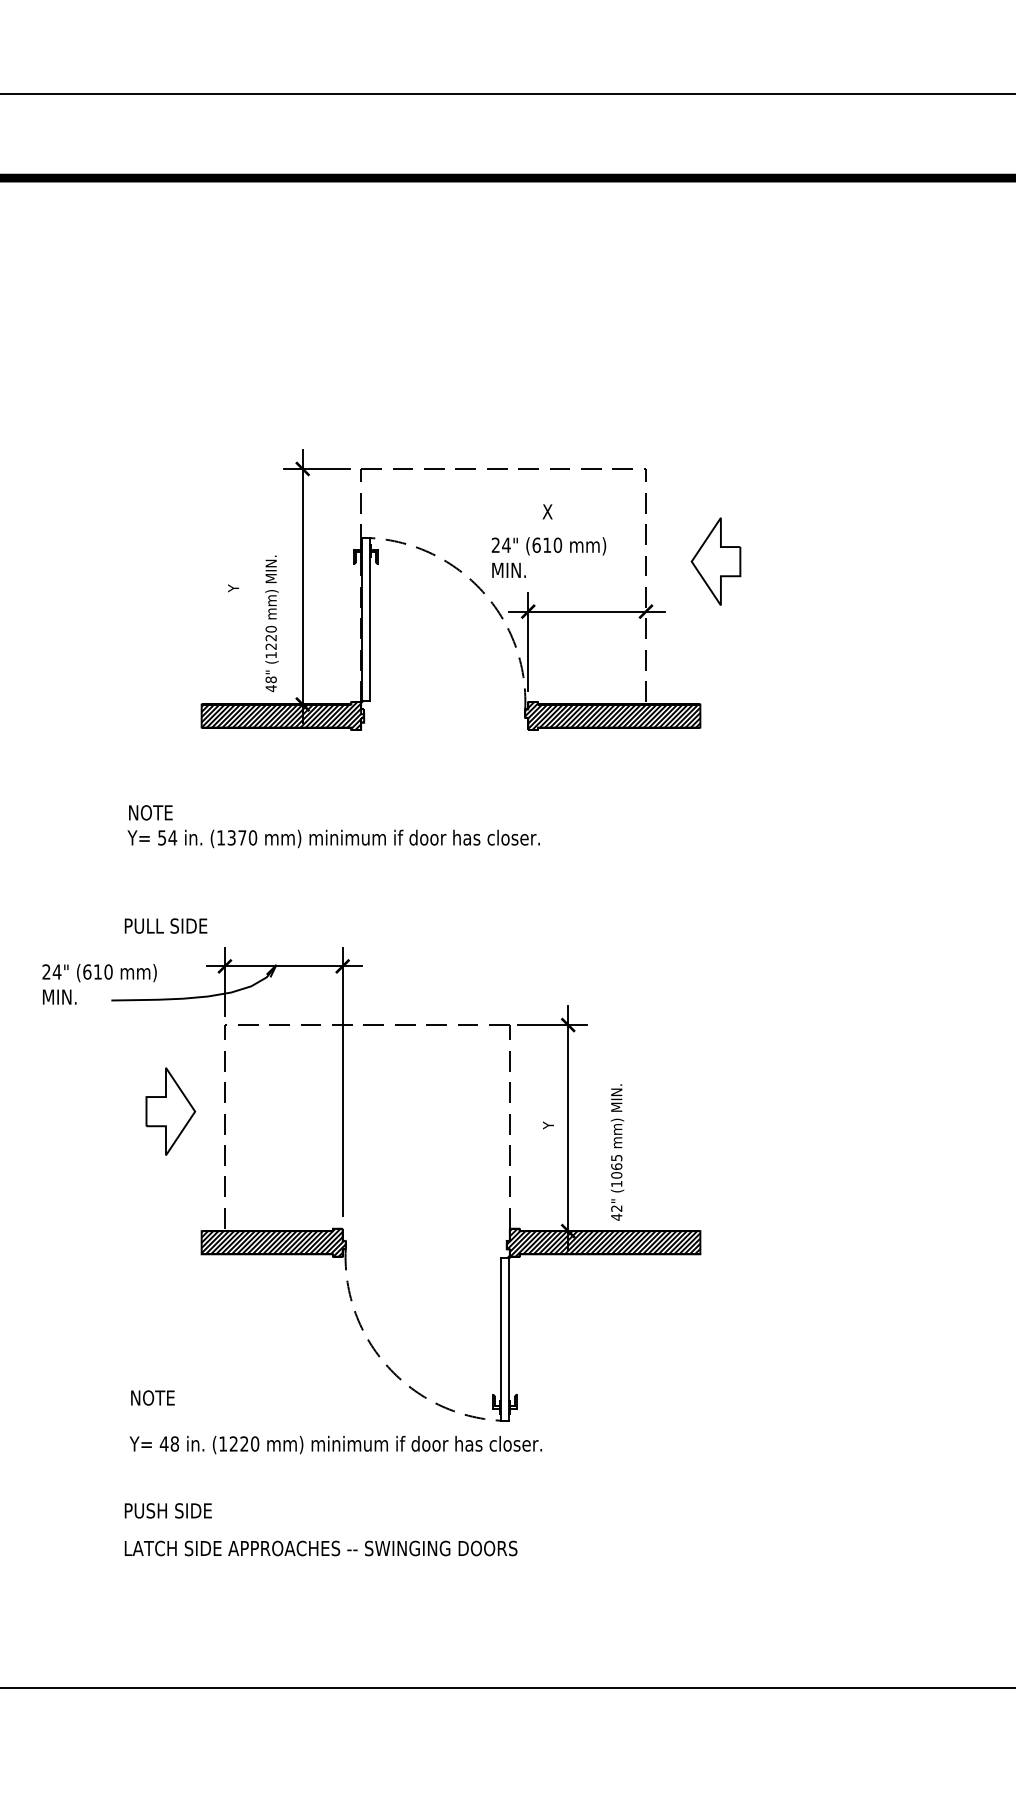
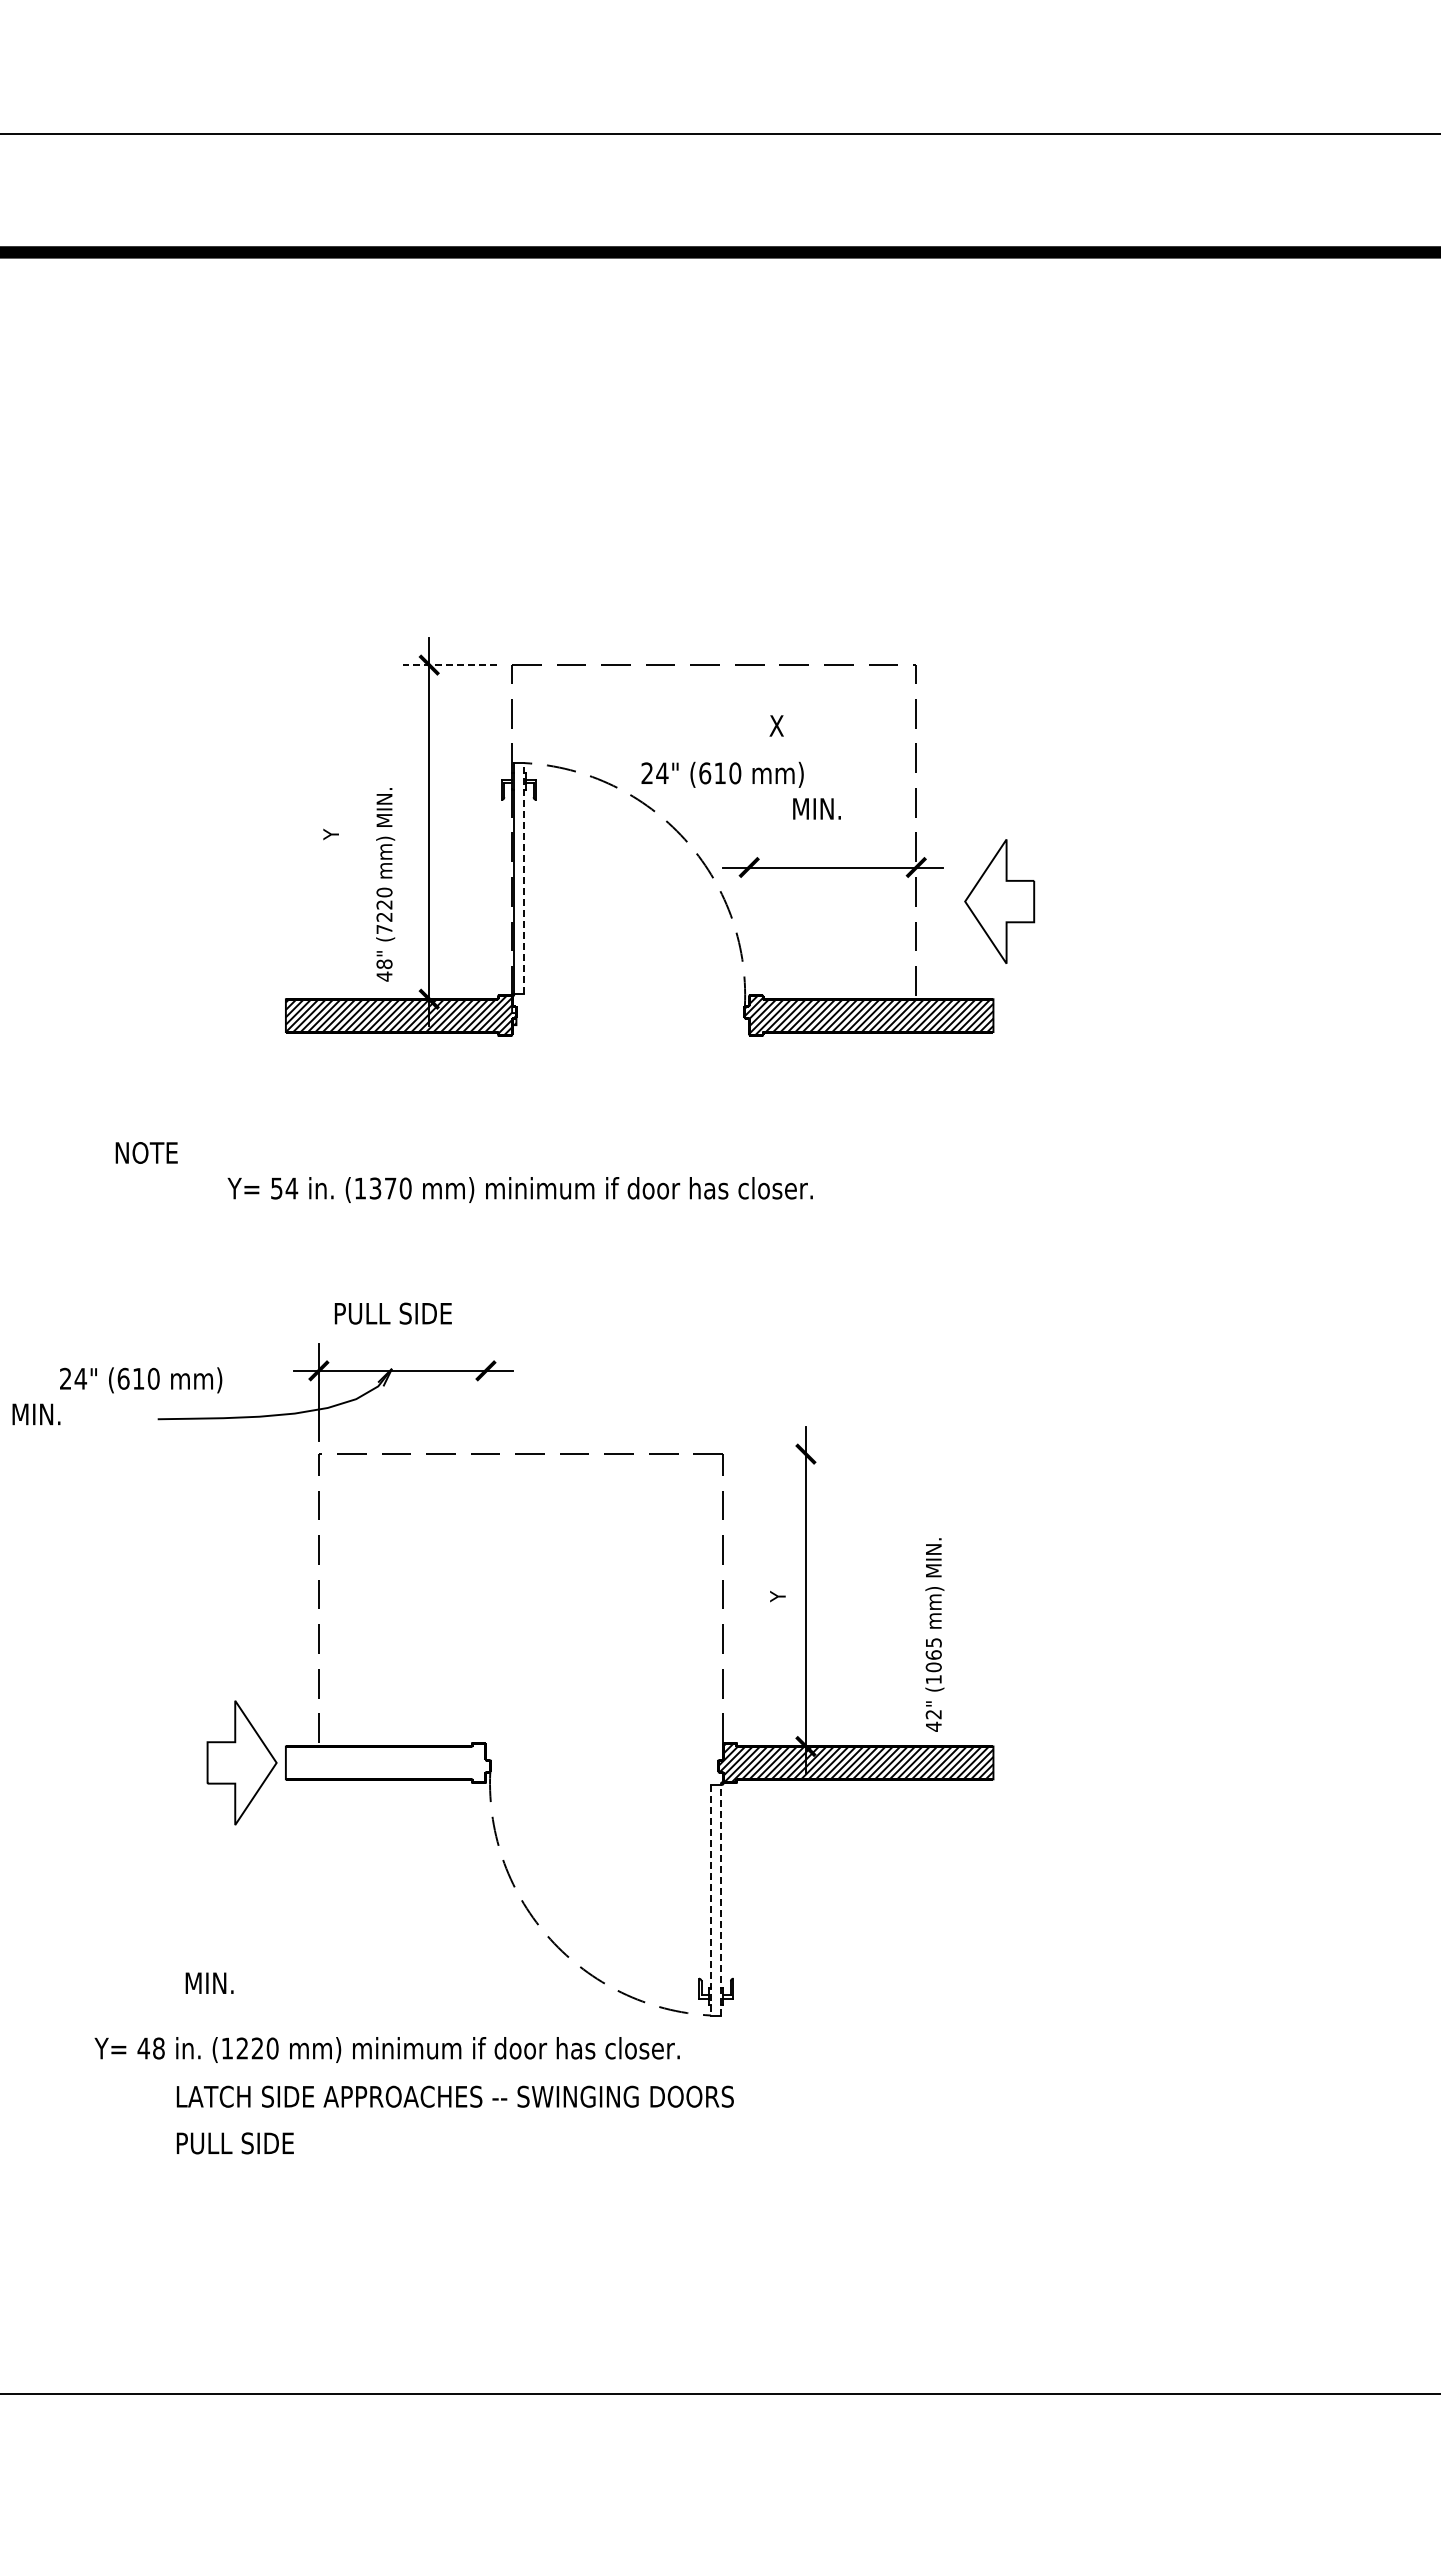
line: (316, 469) -> (449, 665), solid -> dashed
text: (548, 546) -> (722, 774), moved
part: (715, 561) -> (999, 901), moved
text: (508, 570) -> (816, 808), moved
line: (369, 619) -> (524, 878), solid -> dashed
line: (528, 641) -> (749, 910), removed
text: (271, 655) -> (384, 929), (1220 -> (7220
text: (150, 812) -> (146, 1152), moved
text: (333, 838) -> (519, 1189), moved
text: (165, 925) -> (392, 1313), moved
text: (59, 997) -> (36, 1414), moved
line: (552, 1025) -> (783, 1454), removed
line: (342, 1081) -> (485, 1534), removed
part: (170, 1111) -> (241, 1762), moved
text: (617, 1152) -> (934, 1634), moved
hatch: (273, 1242) -> (387, 1762), removed
line: (501, 1339) -> (711, 1900), solid -> dashed
line: (508, 1339) -> (721, 1900), solid -> dashed
text: (153, 1398) -> (217, 1983), NOTE -> MIN.
text: (335, 1444) -> (386, 2049), moved
text: (178, 1510) -> (253, 2143), PUSH SIDE -> PULL SIDE
text: (320, 1548) -> (454, 2096), moved

